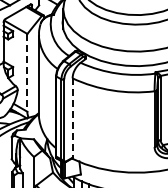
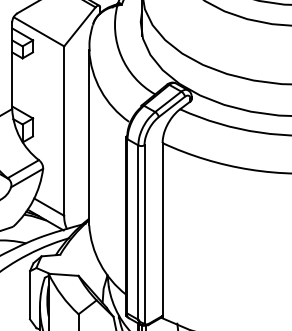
line: (27, 72) -> (64, 130), dashed -> solid
line: (72, 119) -> (162, 232), dashed -> solid

